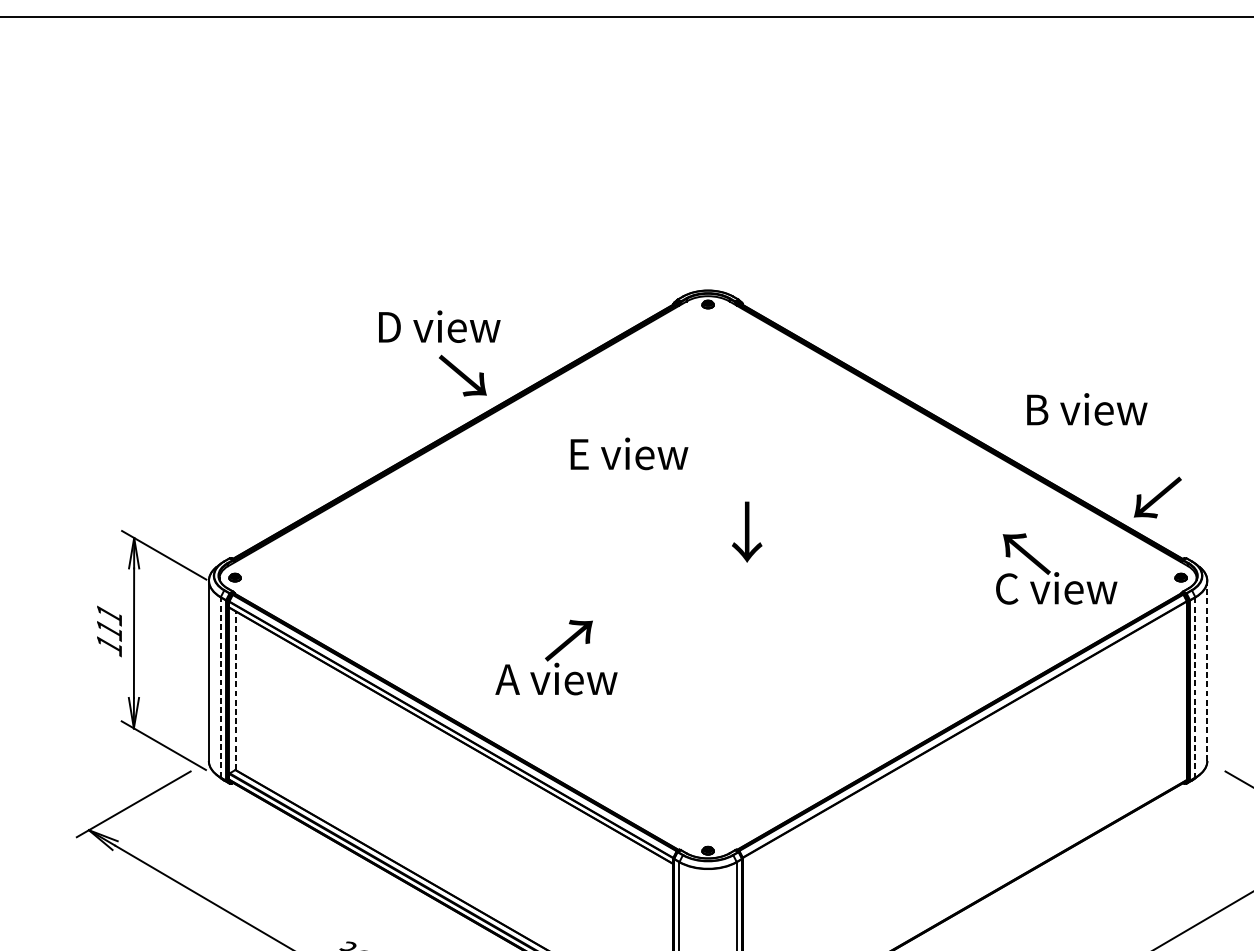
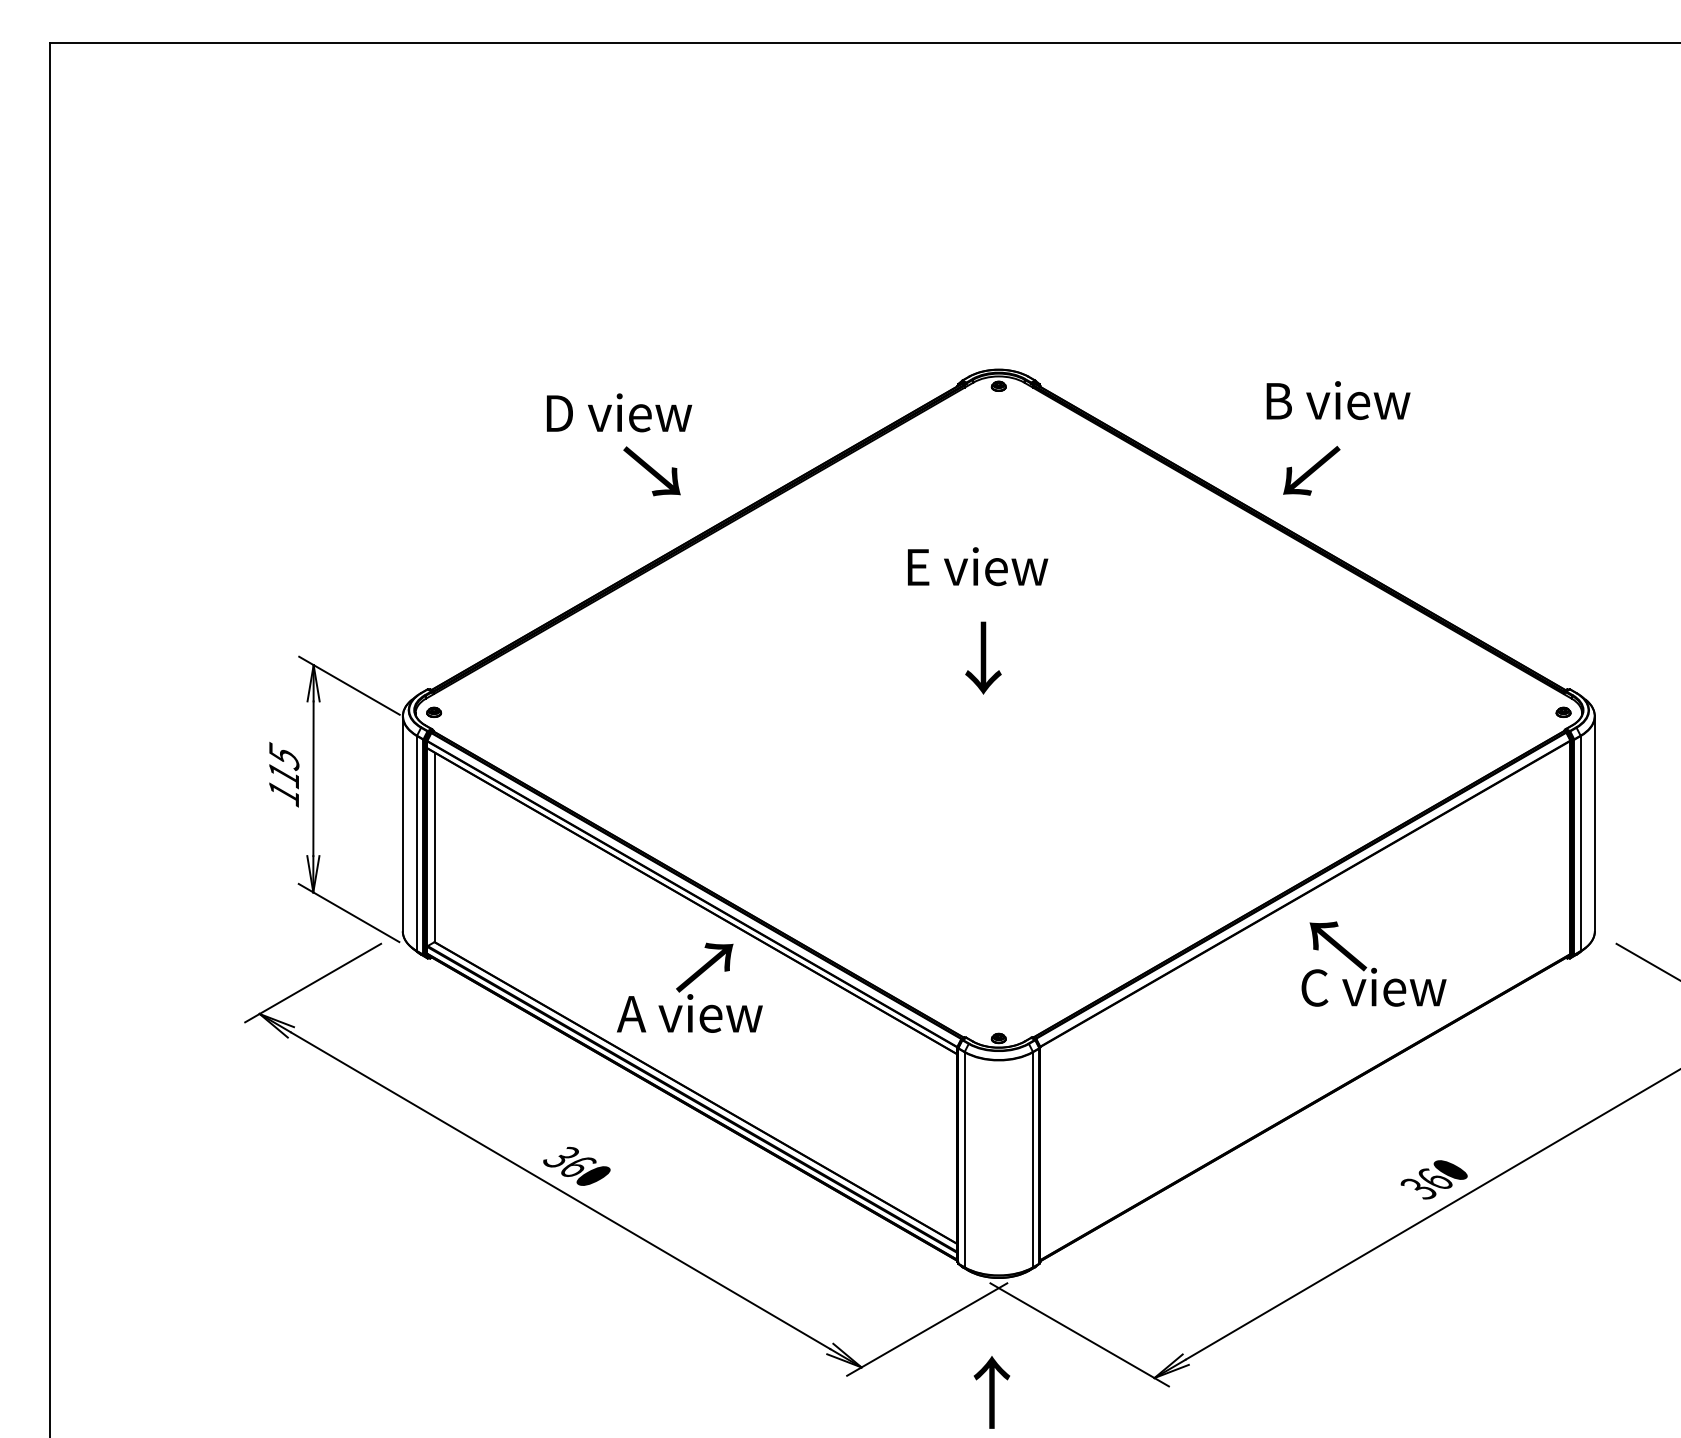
text: (439, 326) -> (619, 412), moved
text: (462, 375) -> (651, 471), moved
text: (1087, 409) -> (1338, 400), moved
text: (629, 453) -> (978, 566), moved
text: (1157, 497) -> (1311, 470), moved
text: (747, 531) -> (983, 657), moved
text: (1056, 568) -> (1373, 963), moved
text: (109, 614) -> (284, 756), 111 -> 115
text: (556, 657) -> (689, 987), moved
line: (1207, 670) -> (1594, 823), dashed -> solid
line: (221, 687) -> (417, 843), dashed -> solid
line: (1195, 688) -> (1580, 844), dashed -> solid
line: (235, 690) -> (434, 847), dashed -> solid

